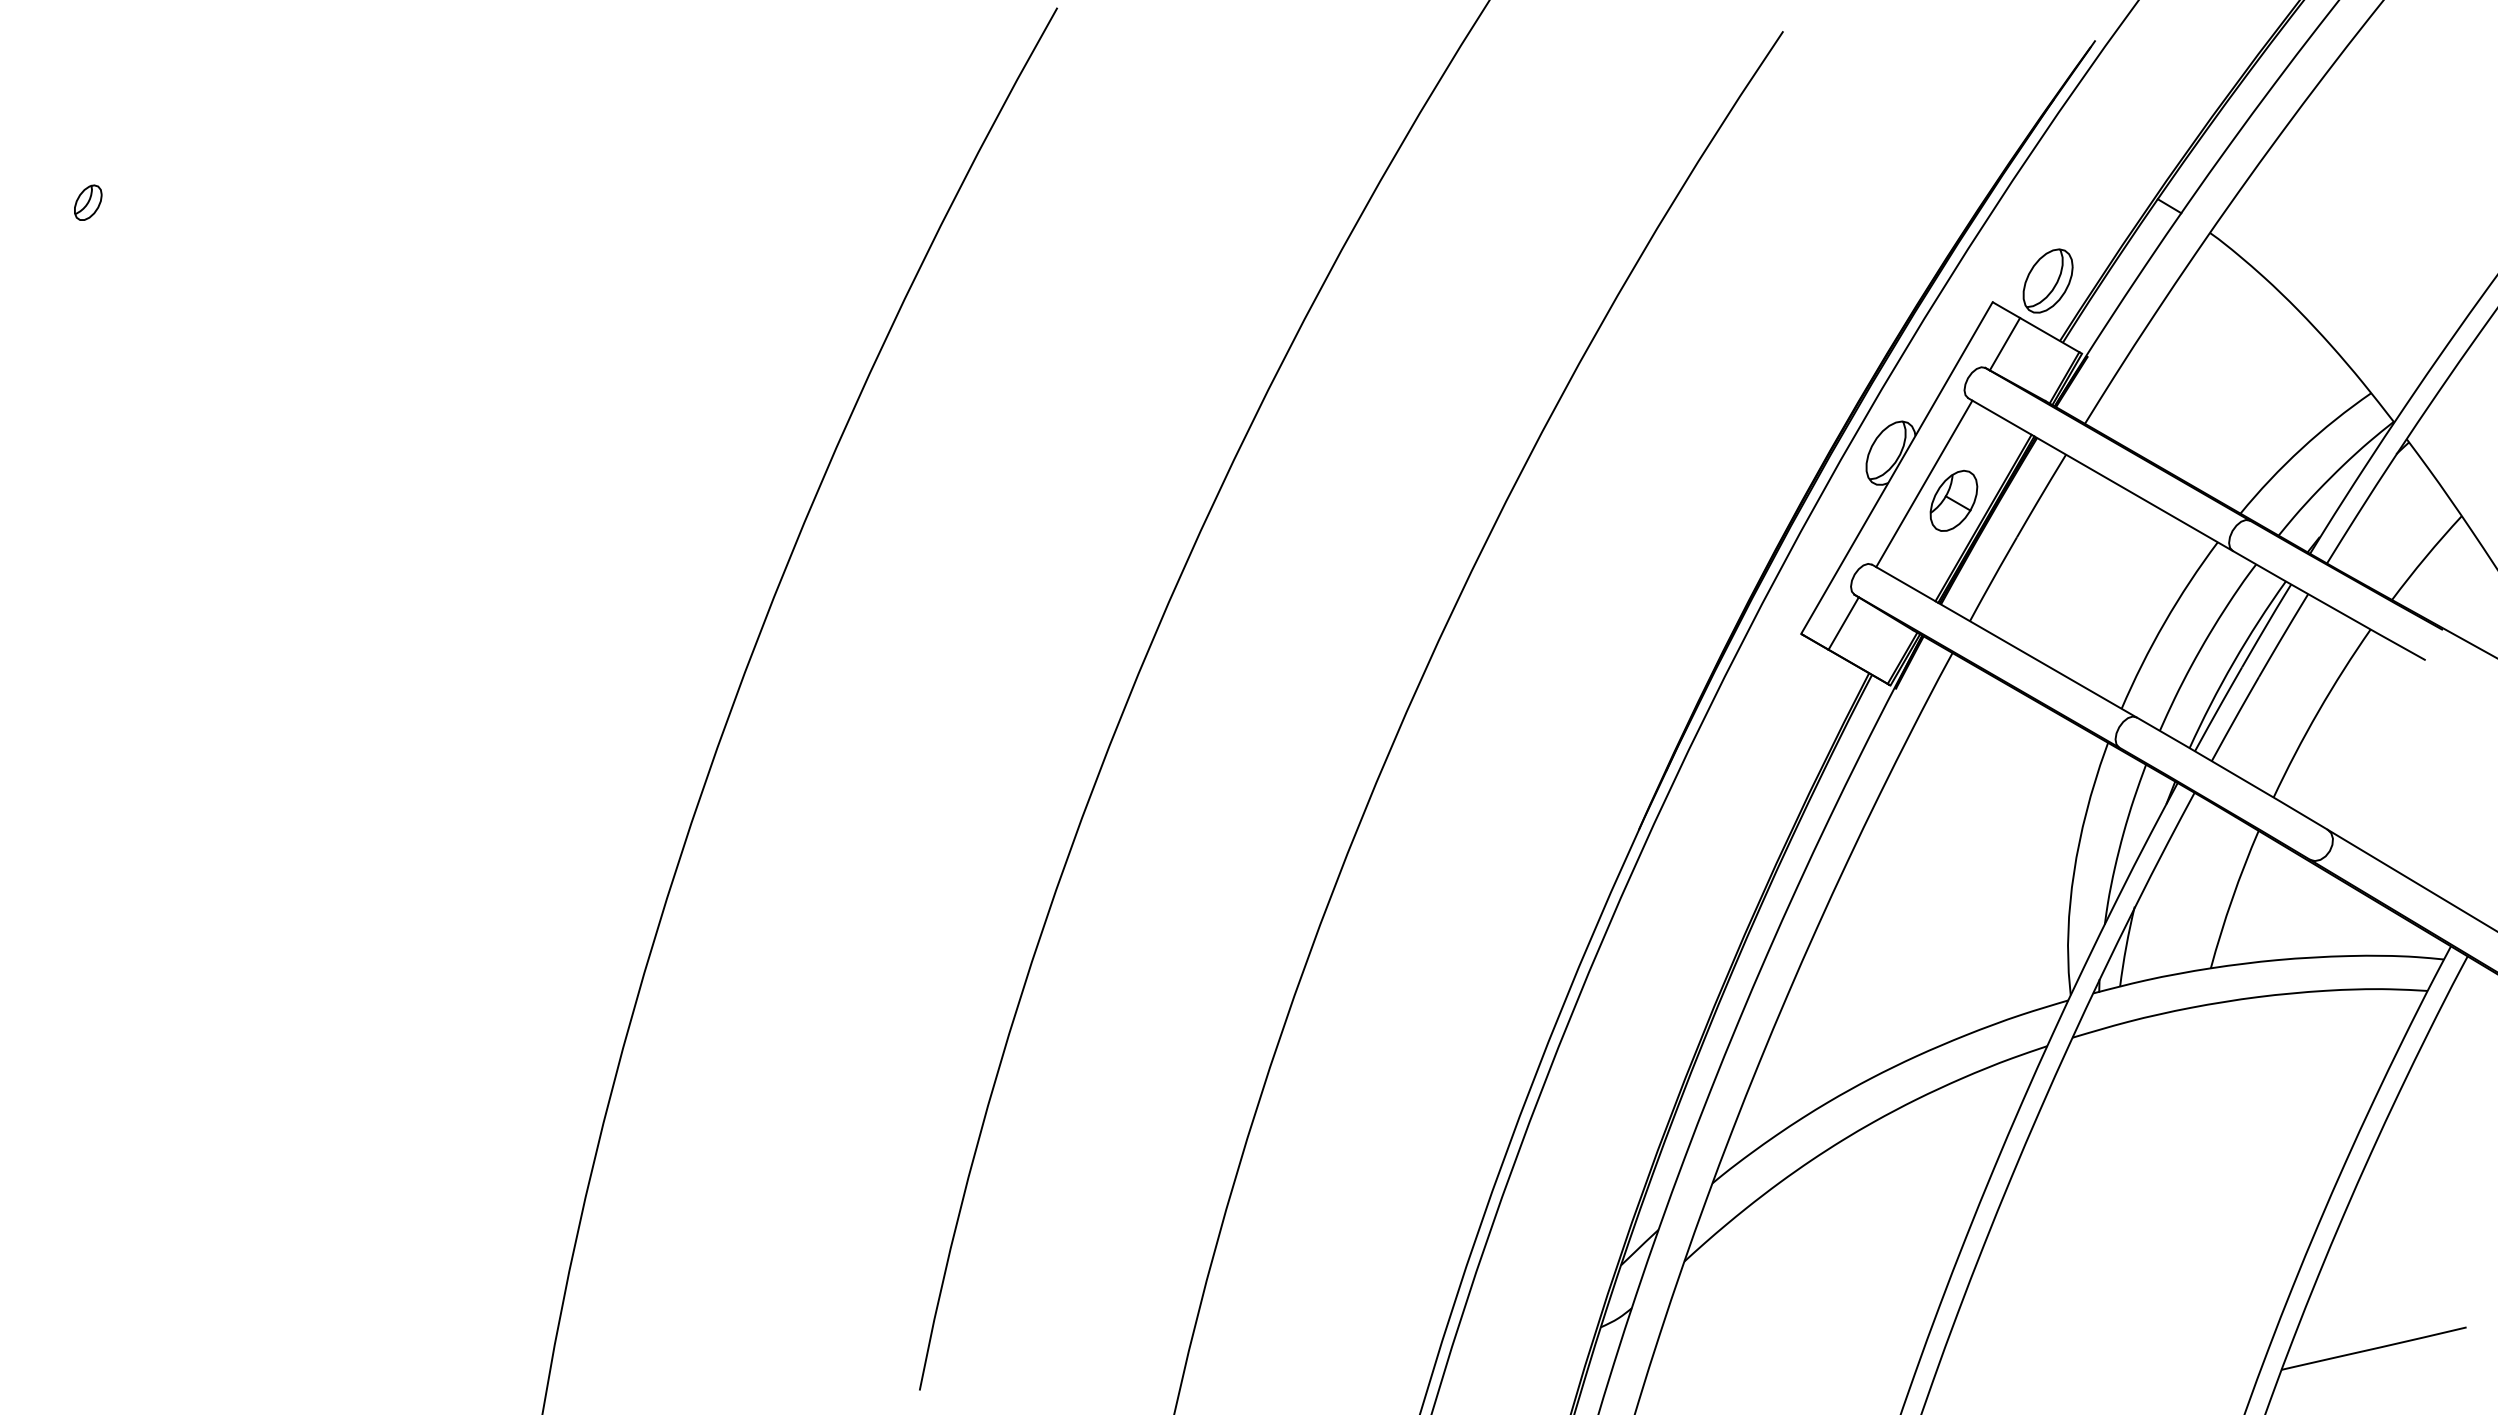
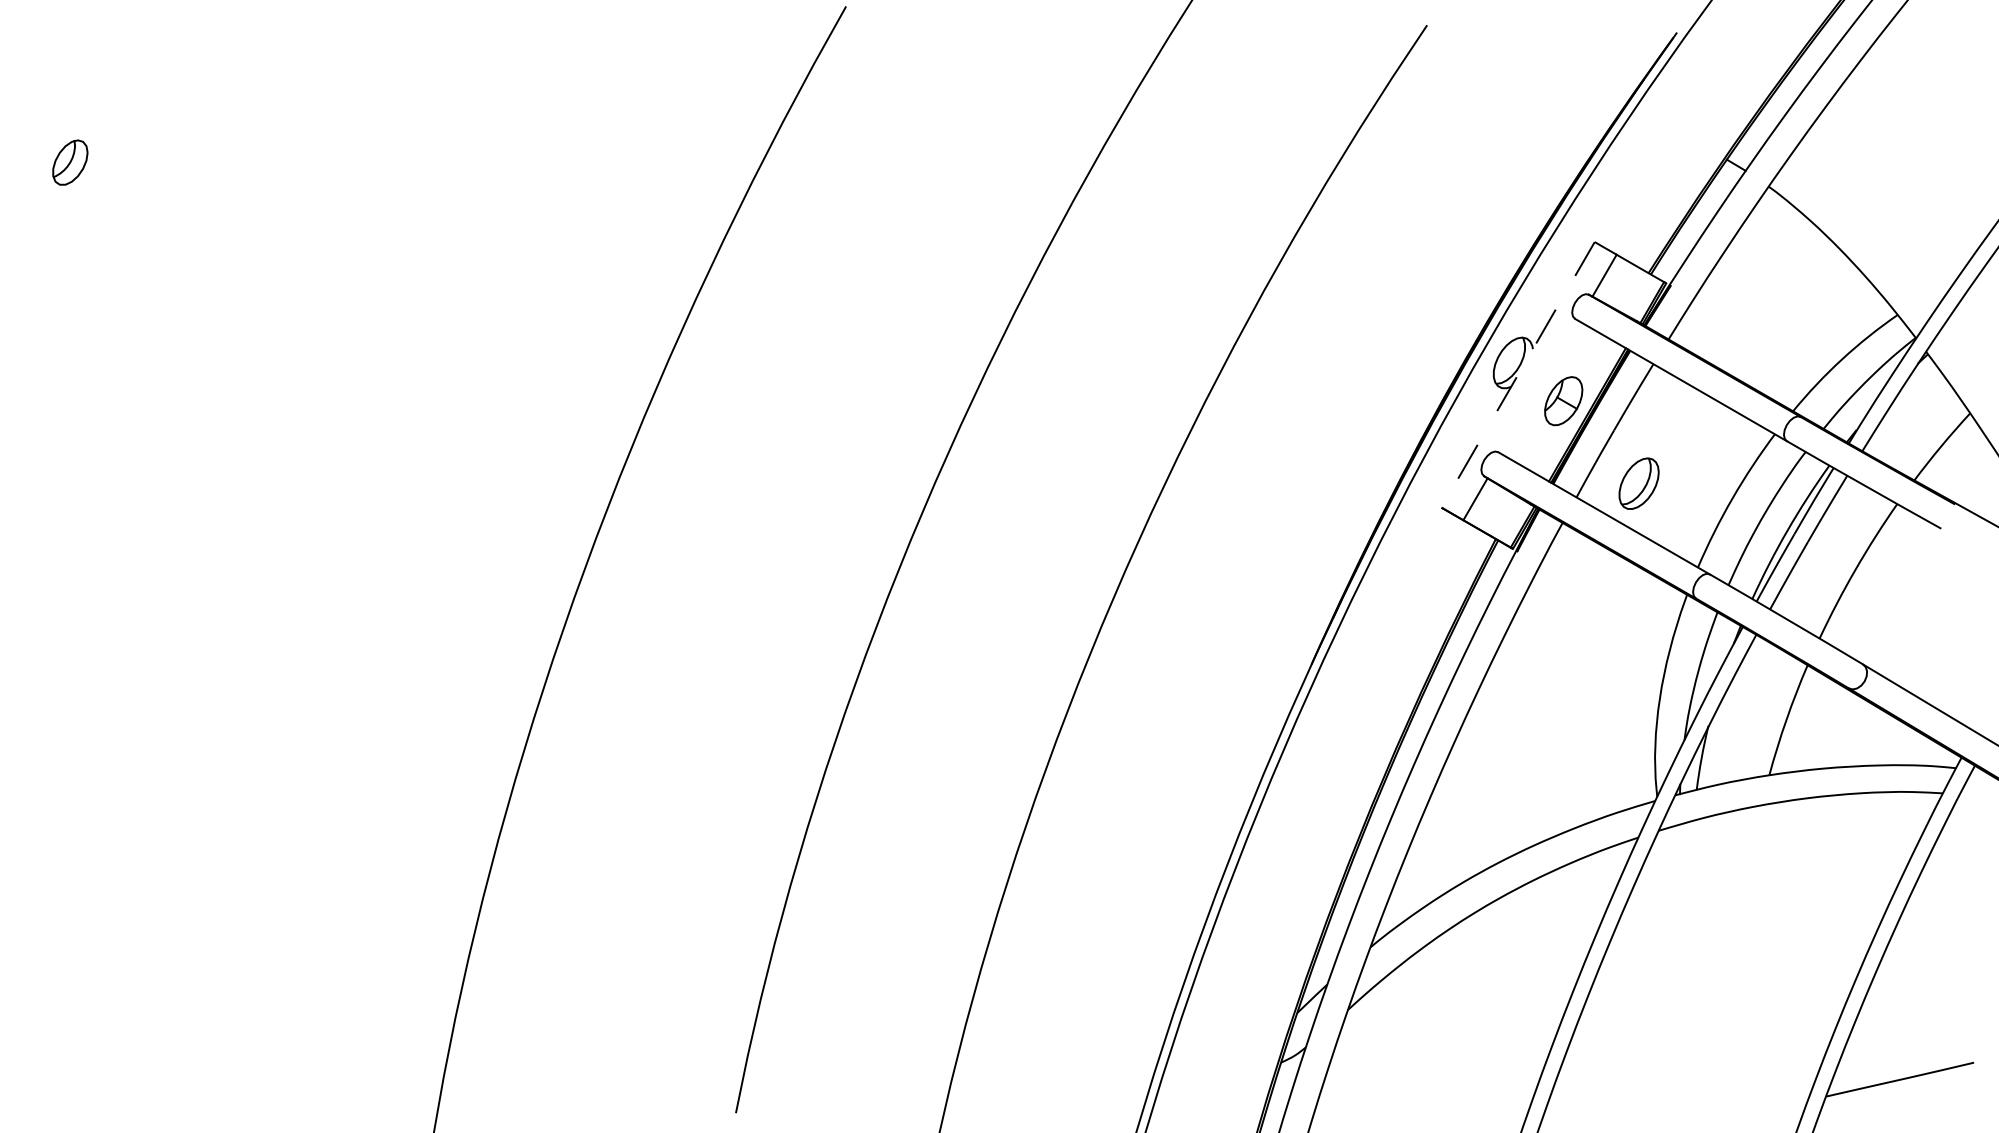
part: (88, 202) -> (70, 162), size x1.6
part: (2047, 280) -> (1638, 483), moved
line: (1896, 468) -> (1517, 375), solid -> dashed
line: (1924, 483) -> (1540, 387), removed

